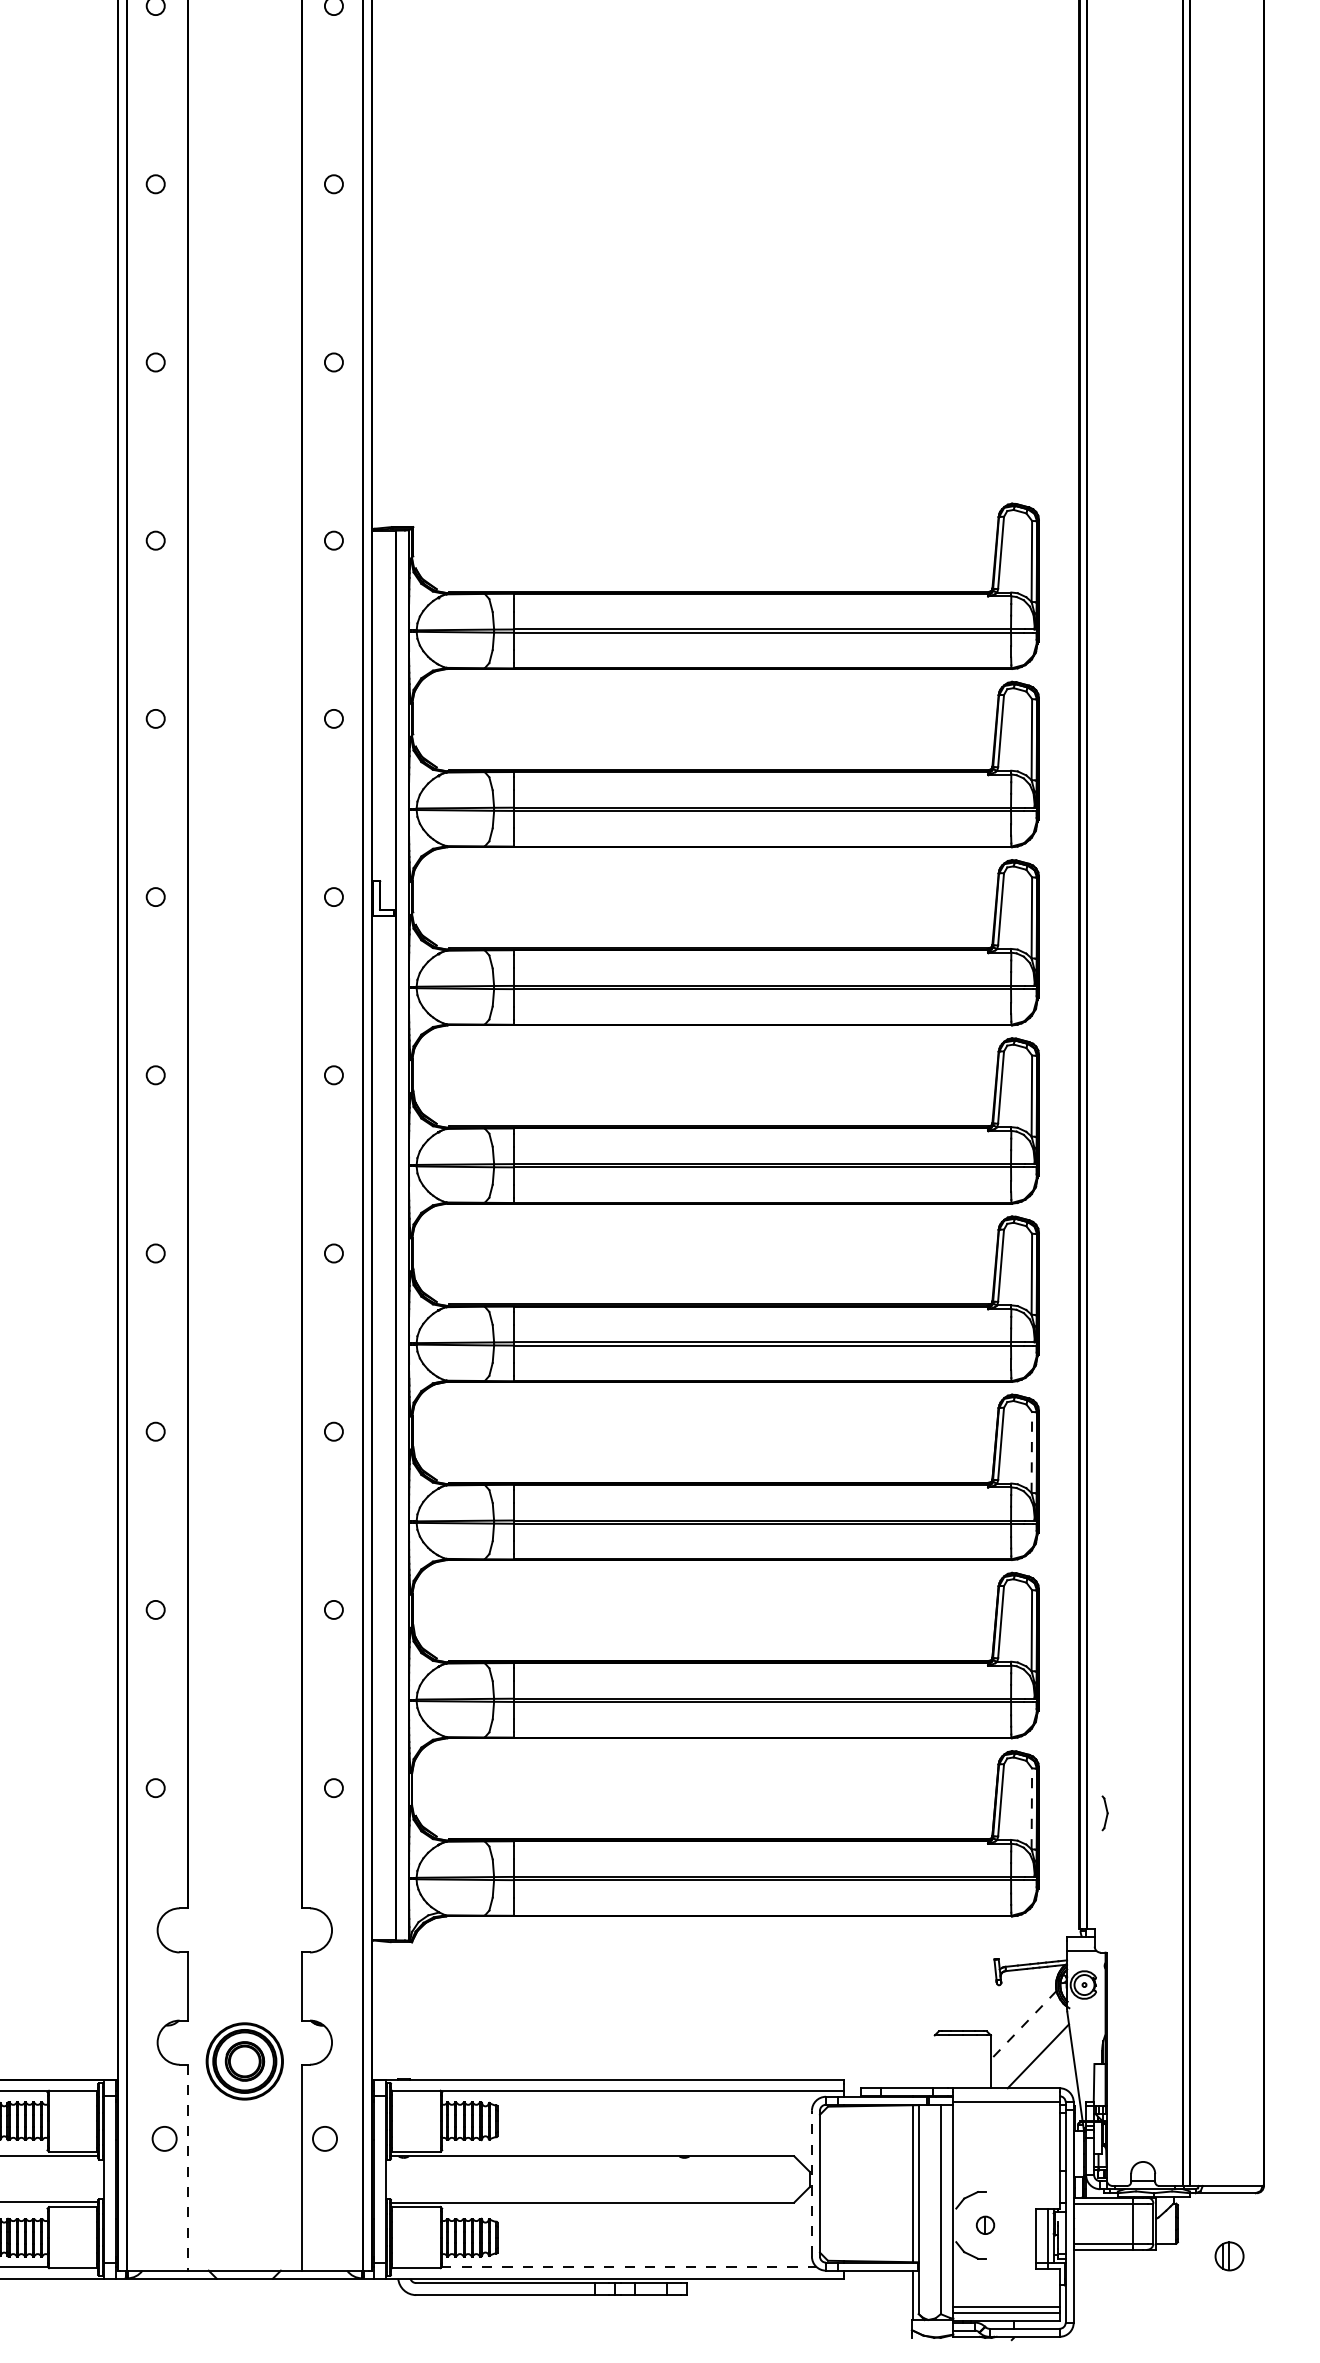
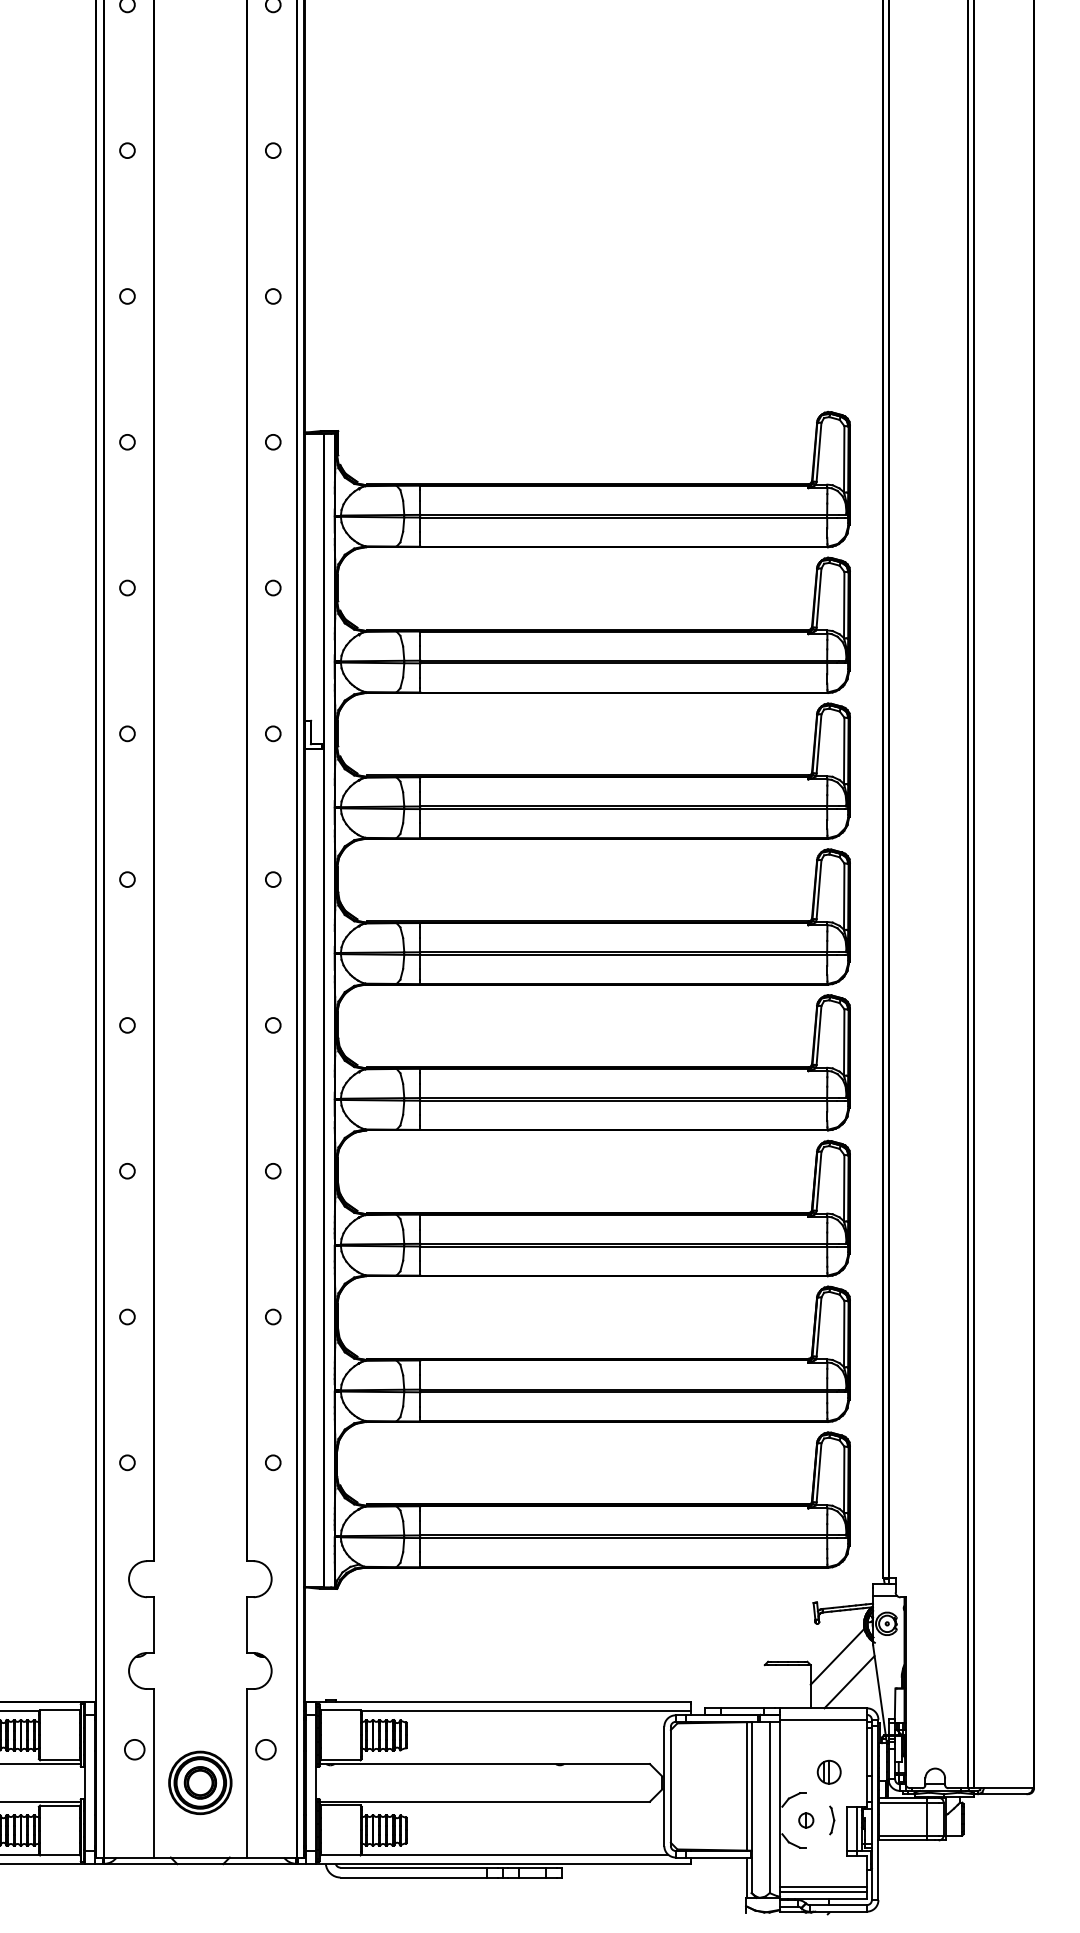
line: (1031, 1451) -> (843, 1187), dashed -> solid
line: (1031, 1808) -> (843, 1479), dashed -> solid
part: (1104, 1813) -> (831, 1820), moved
line: (1023, 2025) -> (837, 1656), dashed -> solid
part: (244, 2061) -> (200, 1782), moved
line: (187, 2167) -> (153, 1773), dashed -> solid
line: (811, 2183) -> (663, 1786), dashed -> solid
part: (1229, 2256) -> (829, 1772), moved
line: (629, 2267) -> (515, 1854), dashed -> solid

